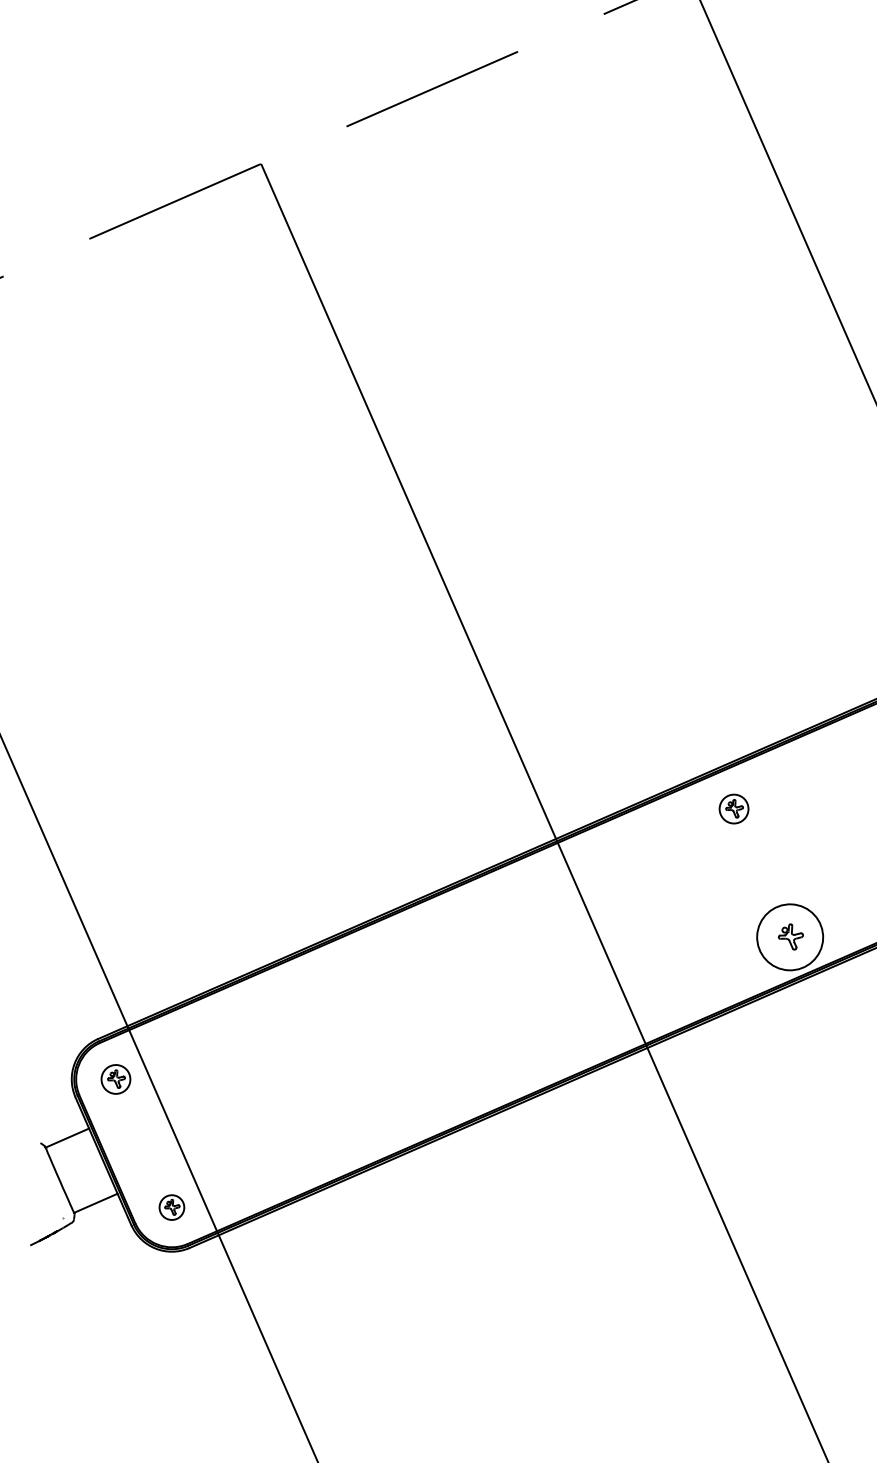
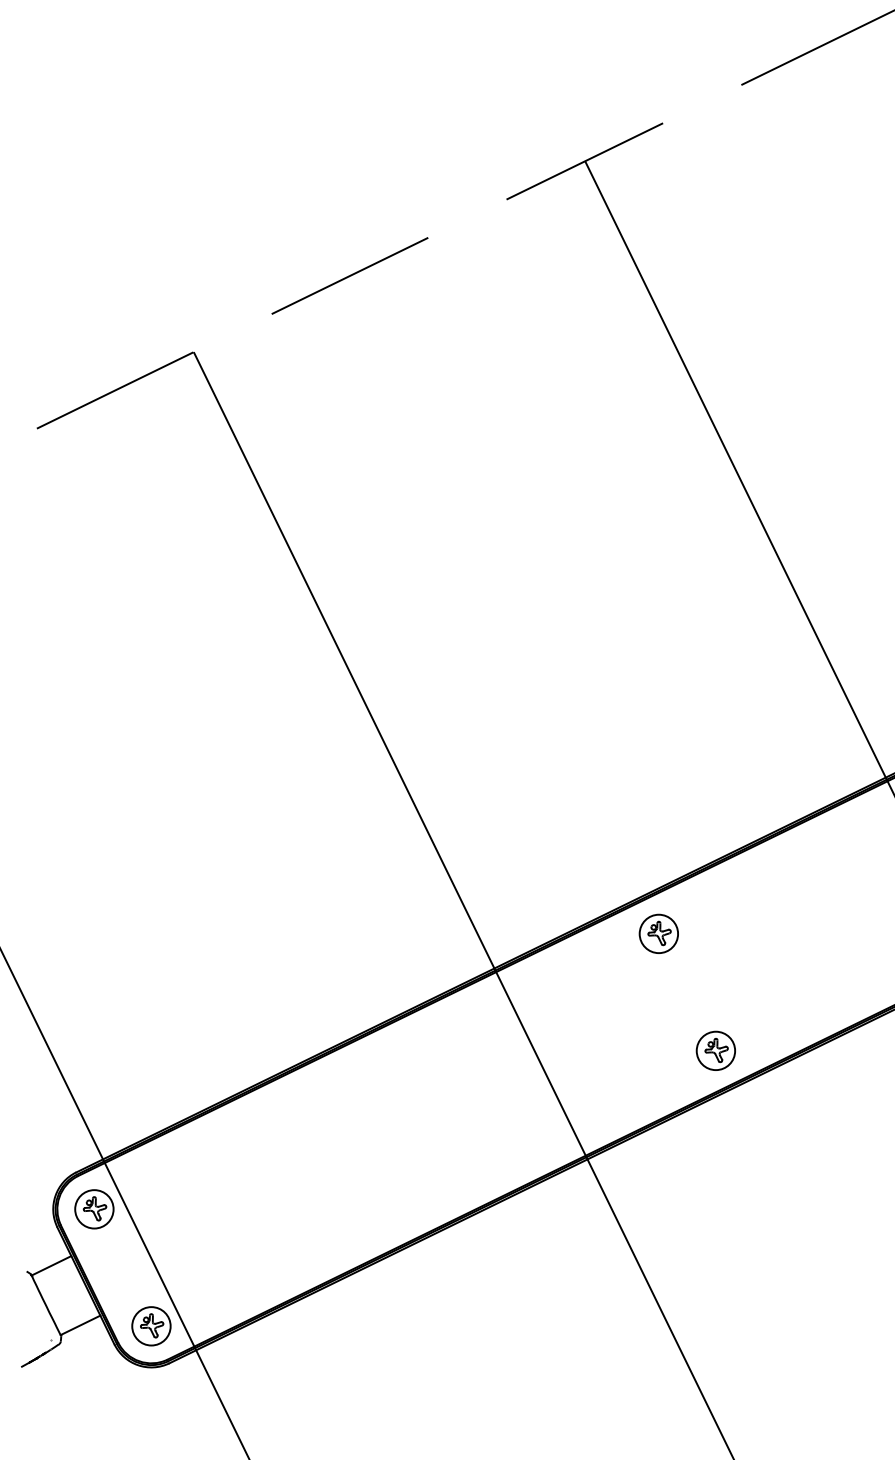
part: (733, 808) -> (658, 933), size x1.43
circle: (789, 936) -> (715, 1050), size x0.62
part: (116, 1079) -> (94, 1209), size x1.43
part: (171, 1207) -> (151, 1326), size x1.67

